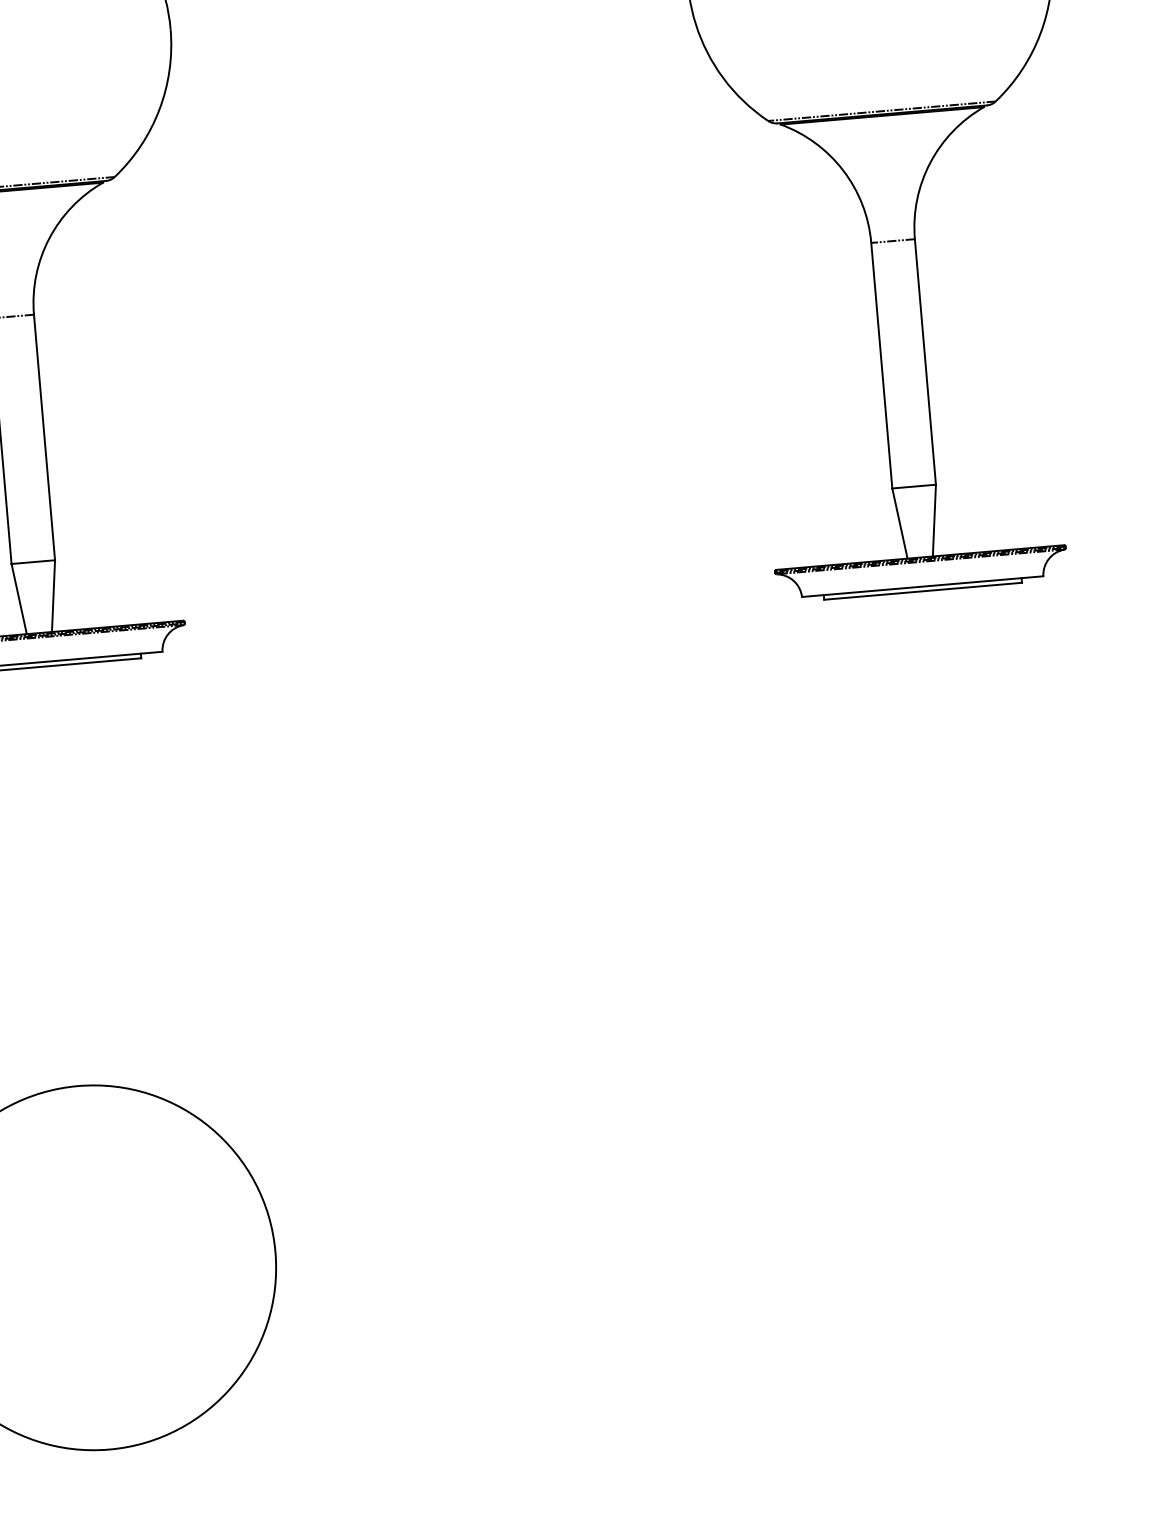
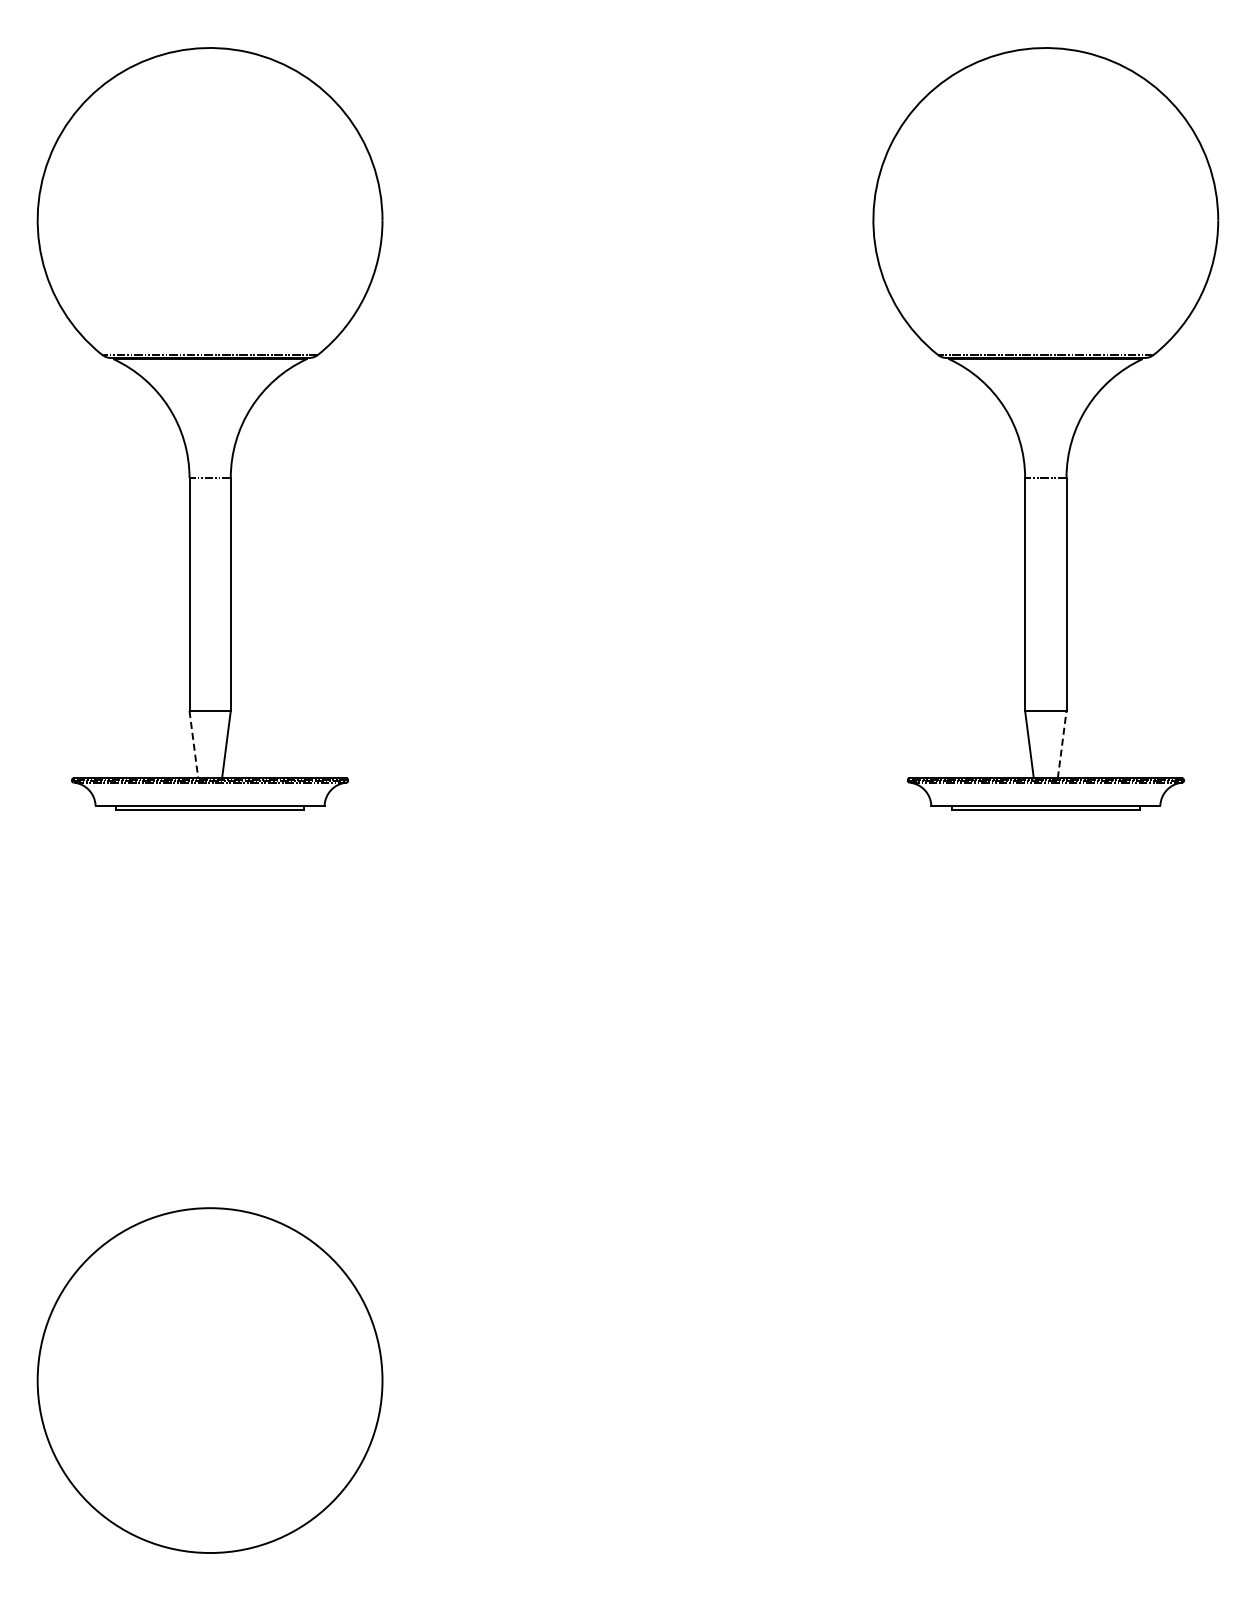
line: (934, 520) -> (1062, 744), solid -> dashed
line: (18, 598) -> (193, 744), solid -> dashed

